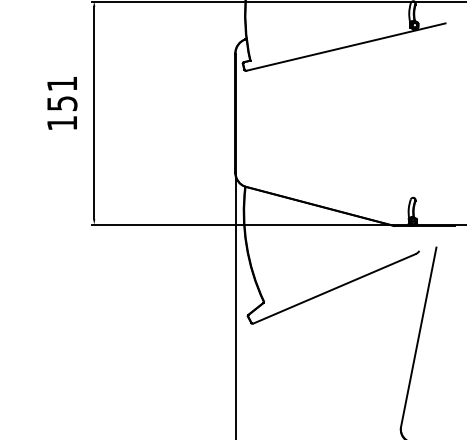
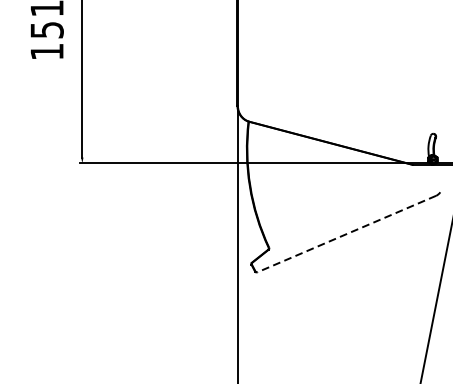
line: (334, 289) -> (346, 234), solid -> dashed

